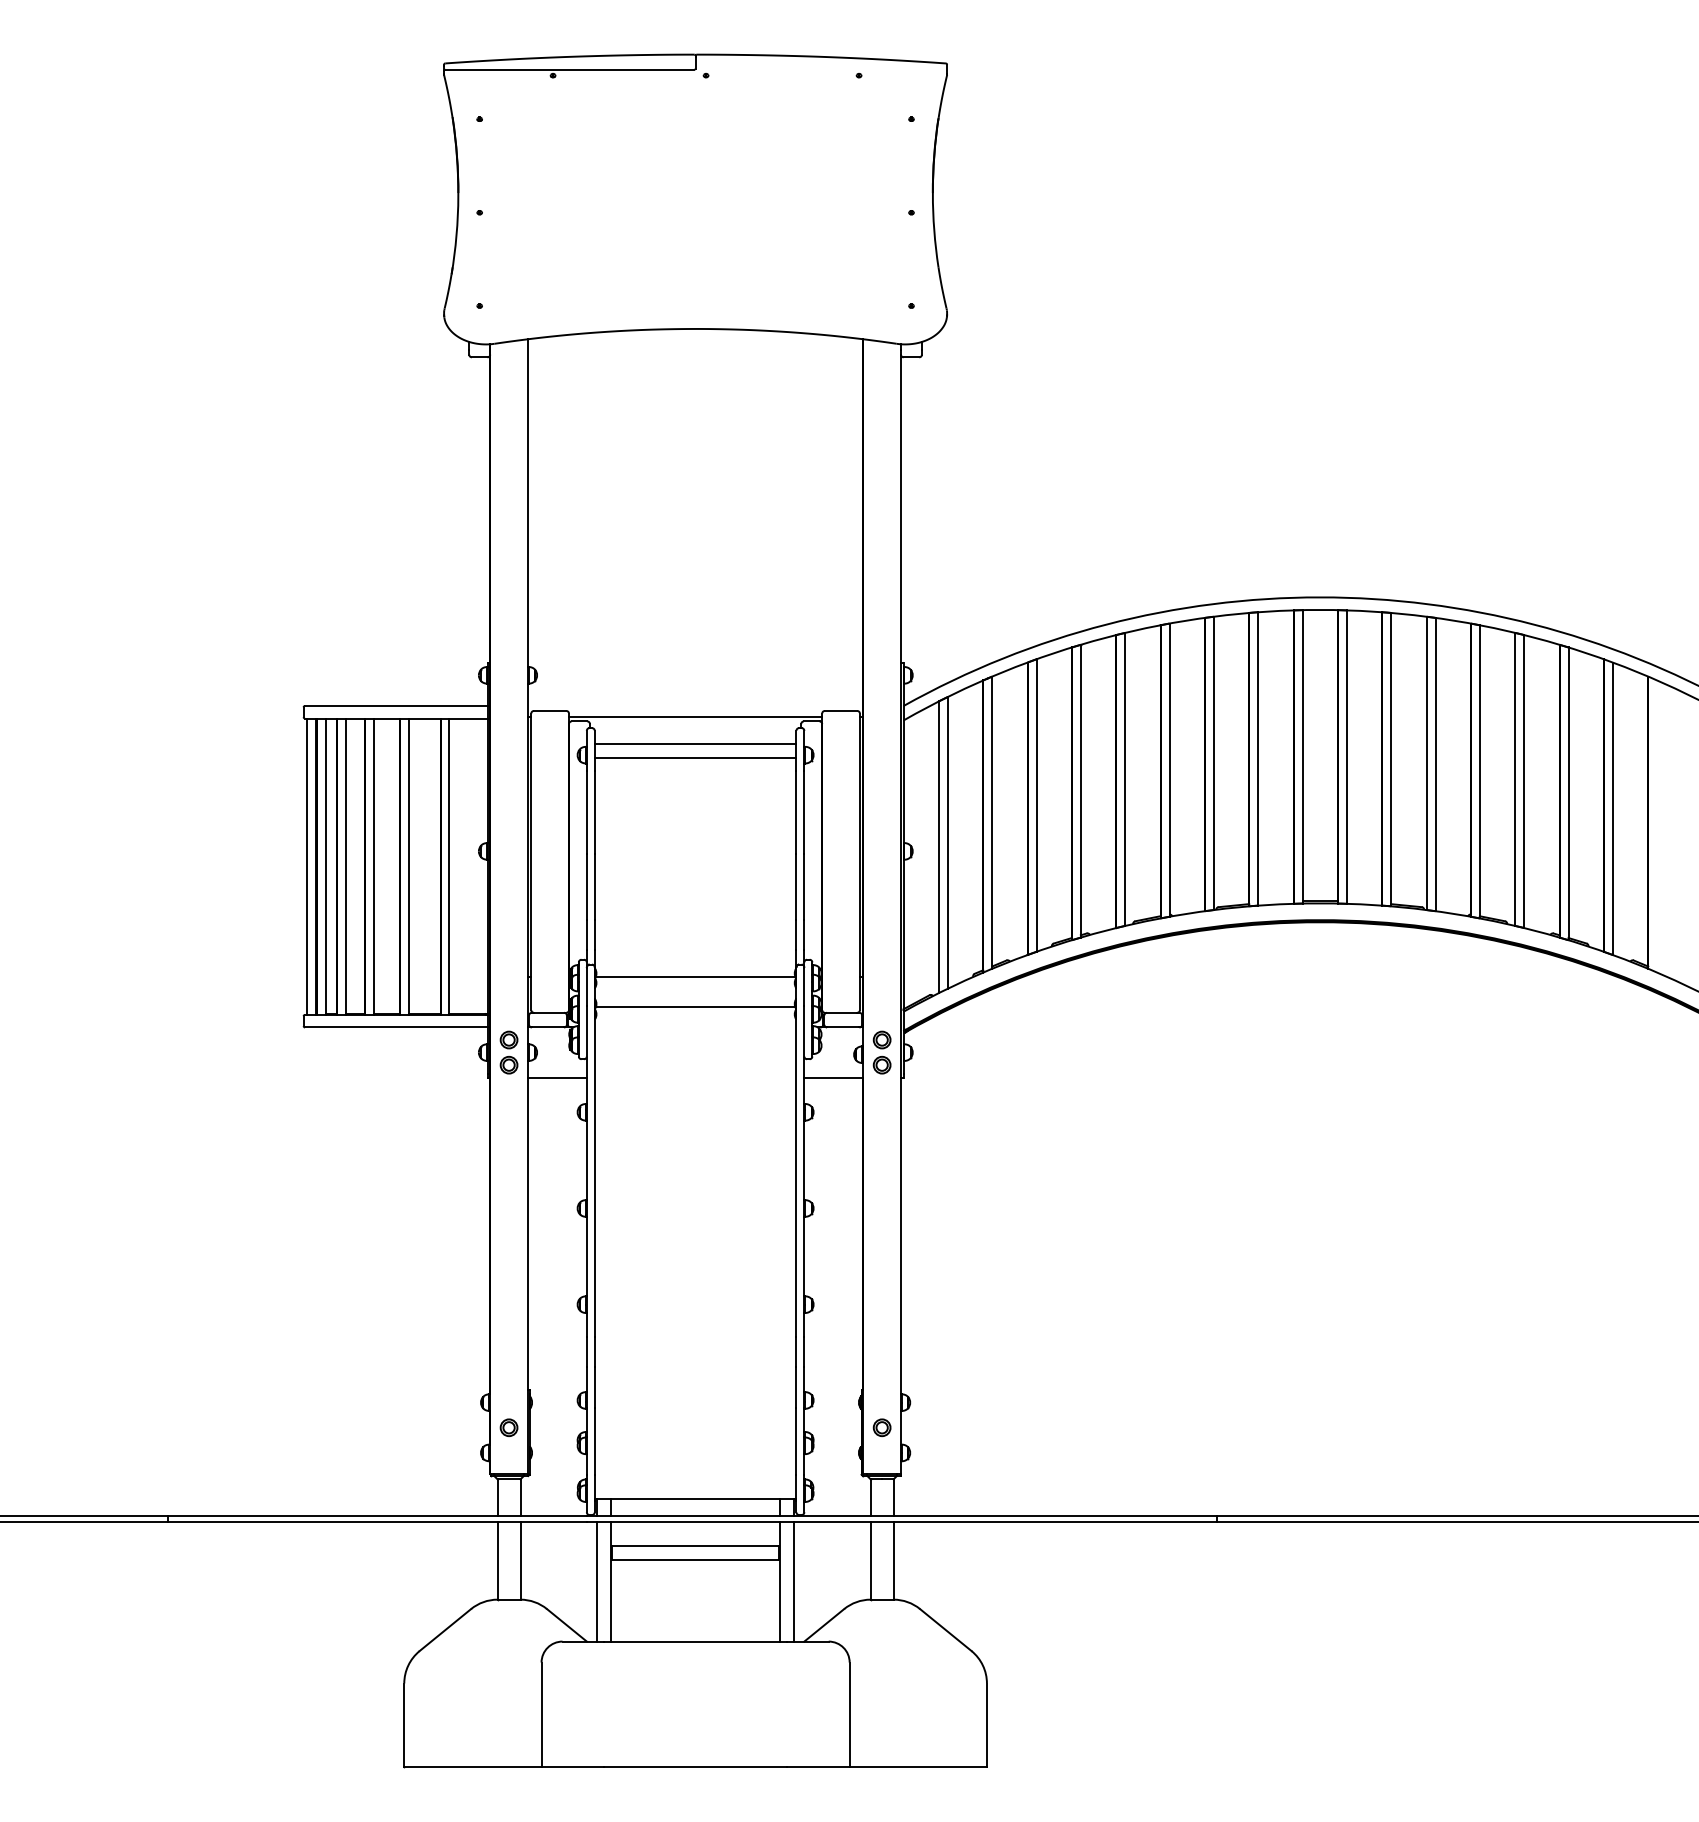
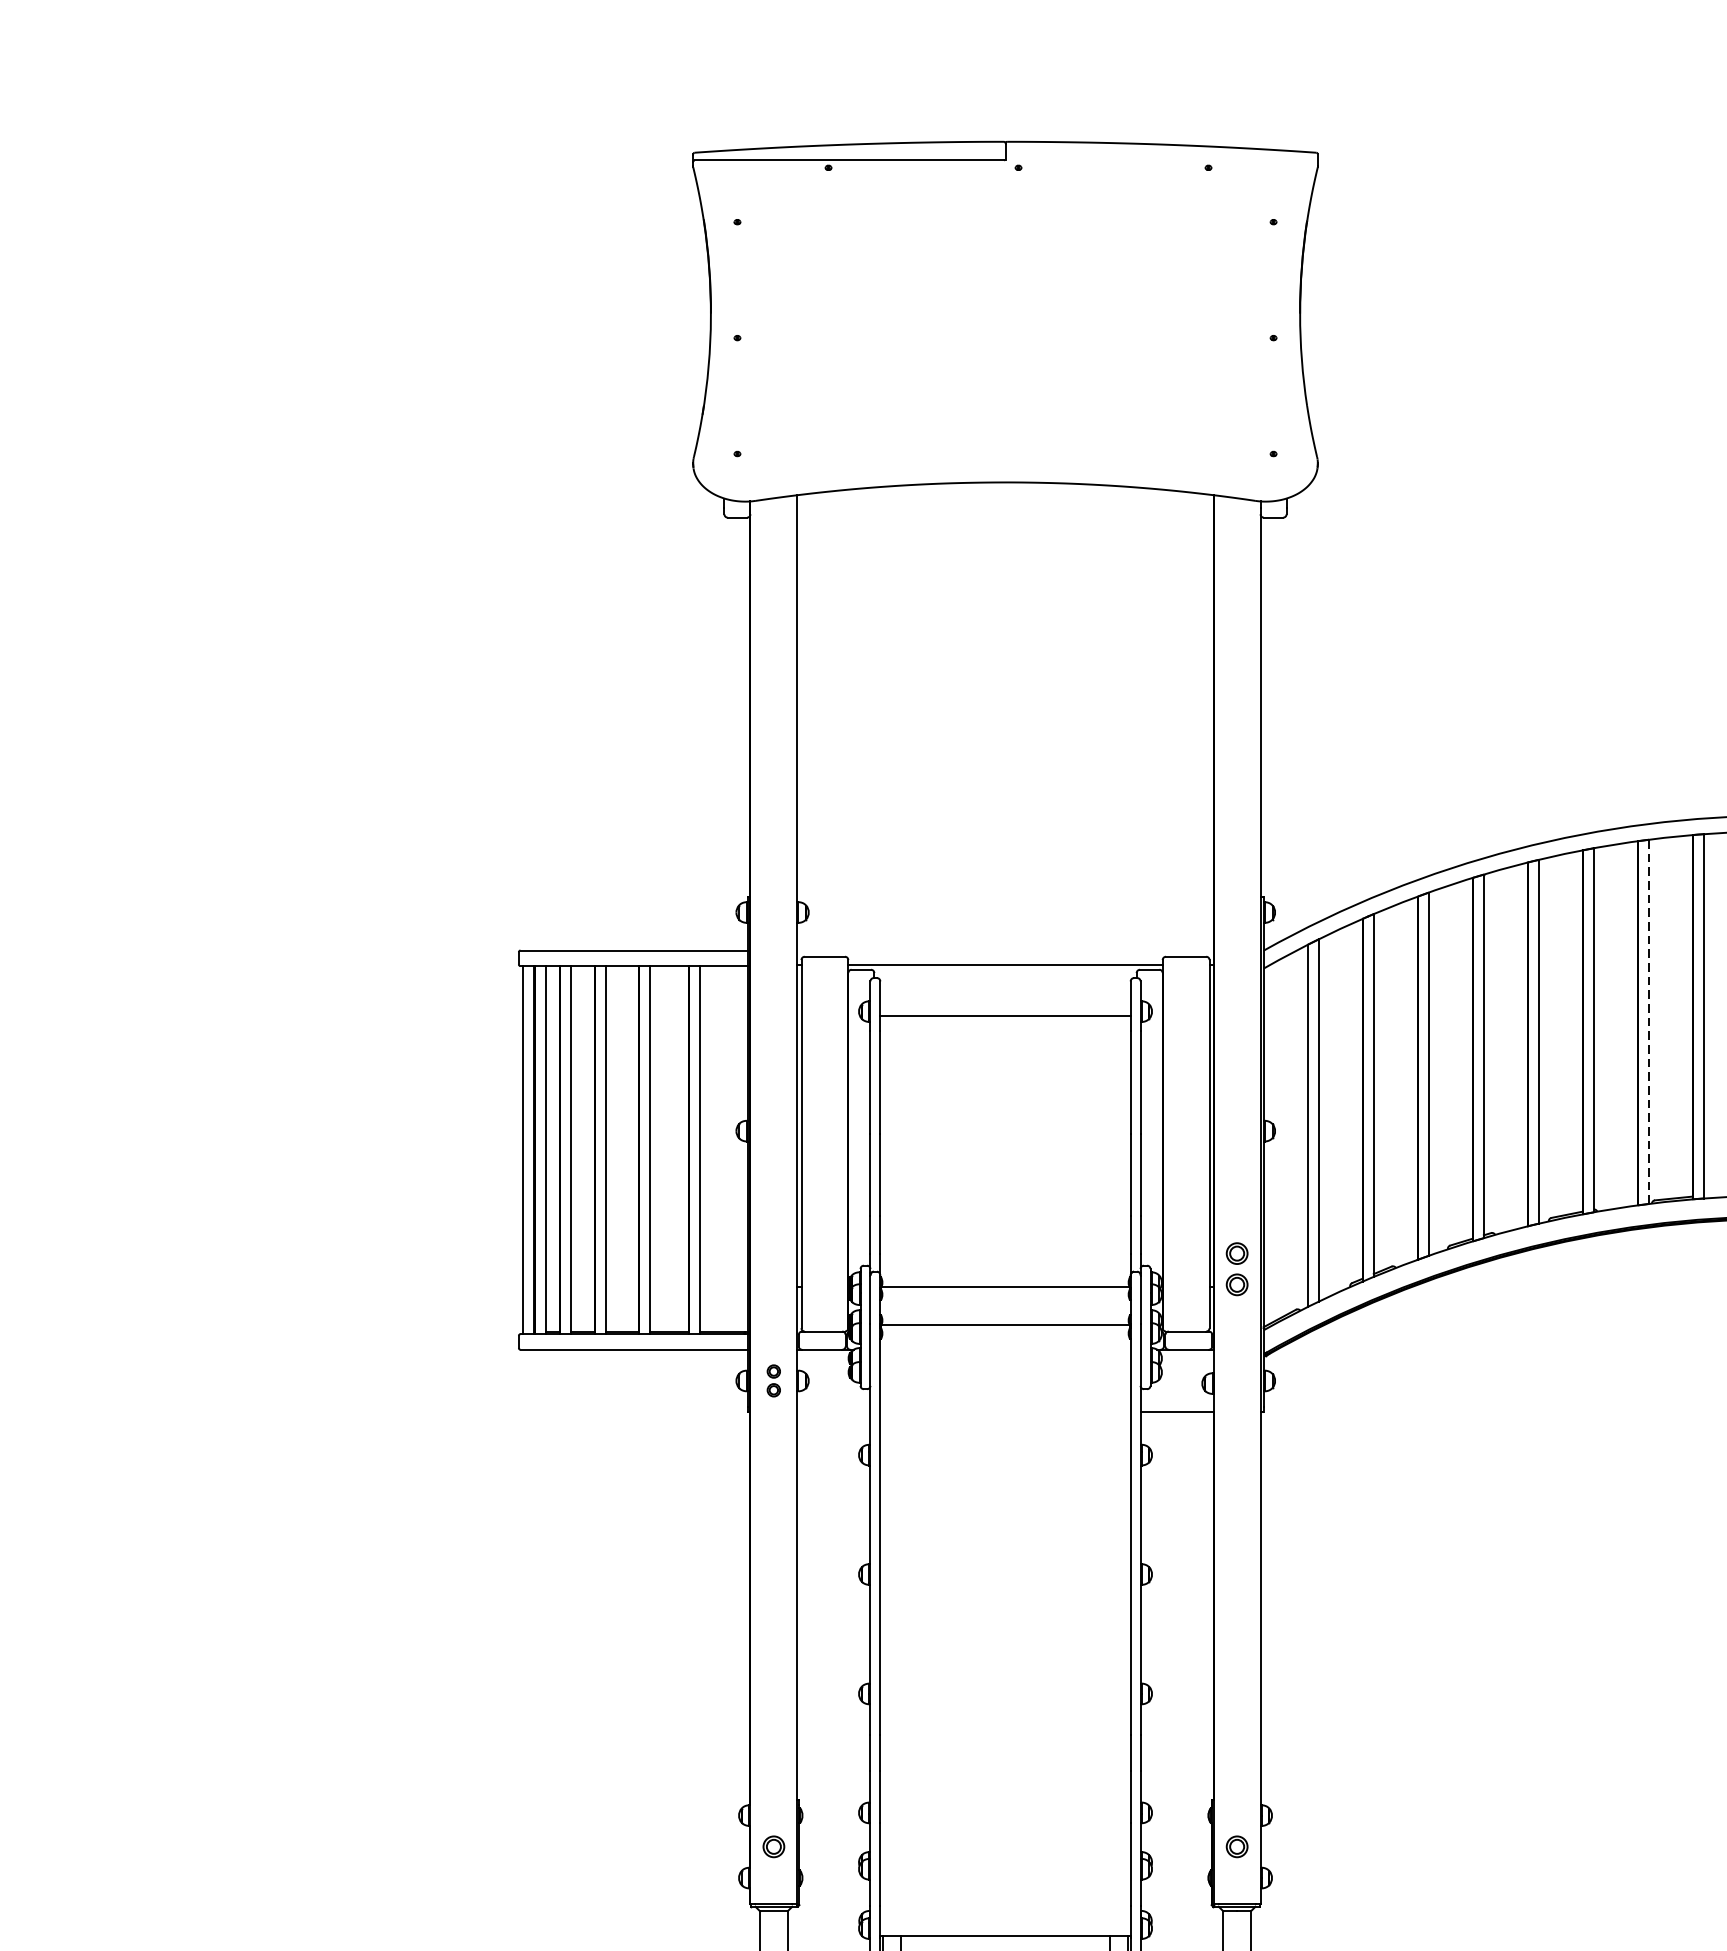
line: (695, 744) -> (1005, 998), removed
line: (1213, 763) -> (1648, 1021), solid -> dashed
part: (508, 1052) -> (773, 1380), size x0.6
part: (881, 1052) -> (1236, 1269), moved
line: (556, 1077) -> (832, 1411), removed

